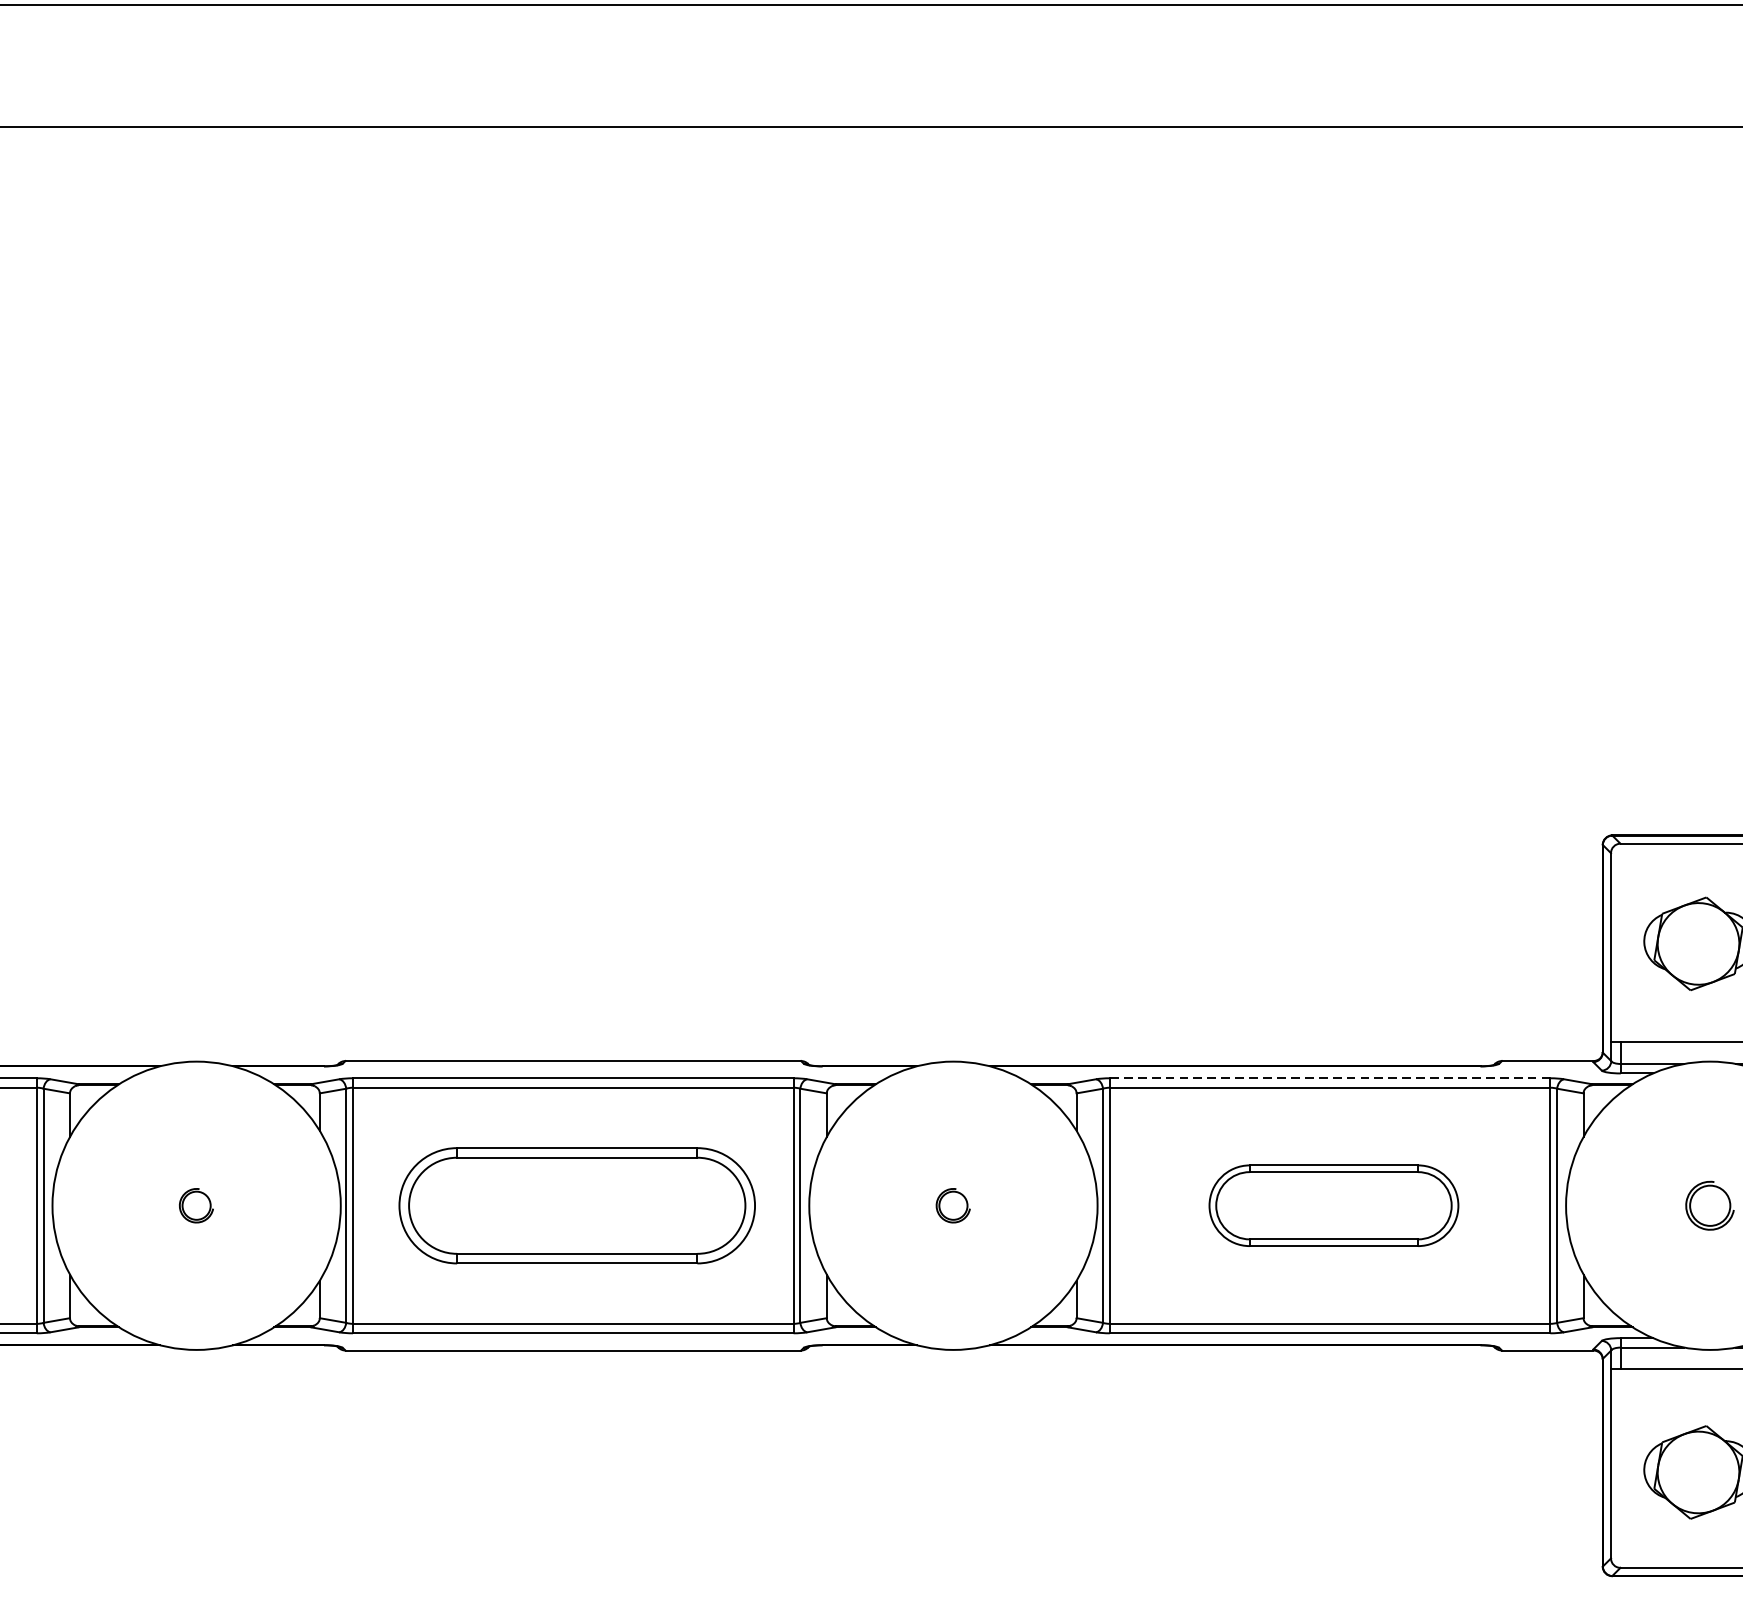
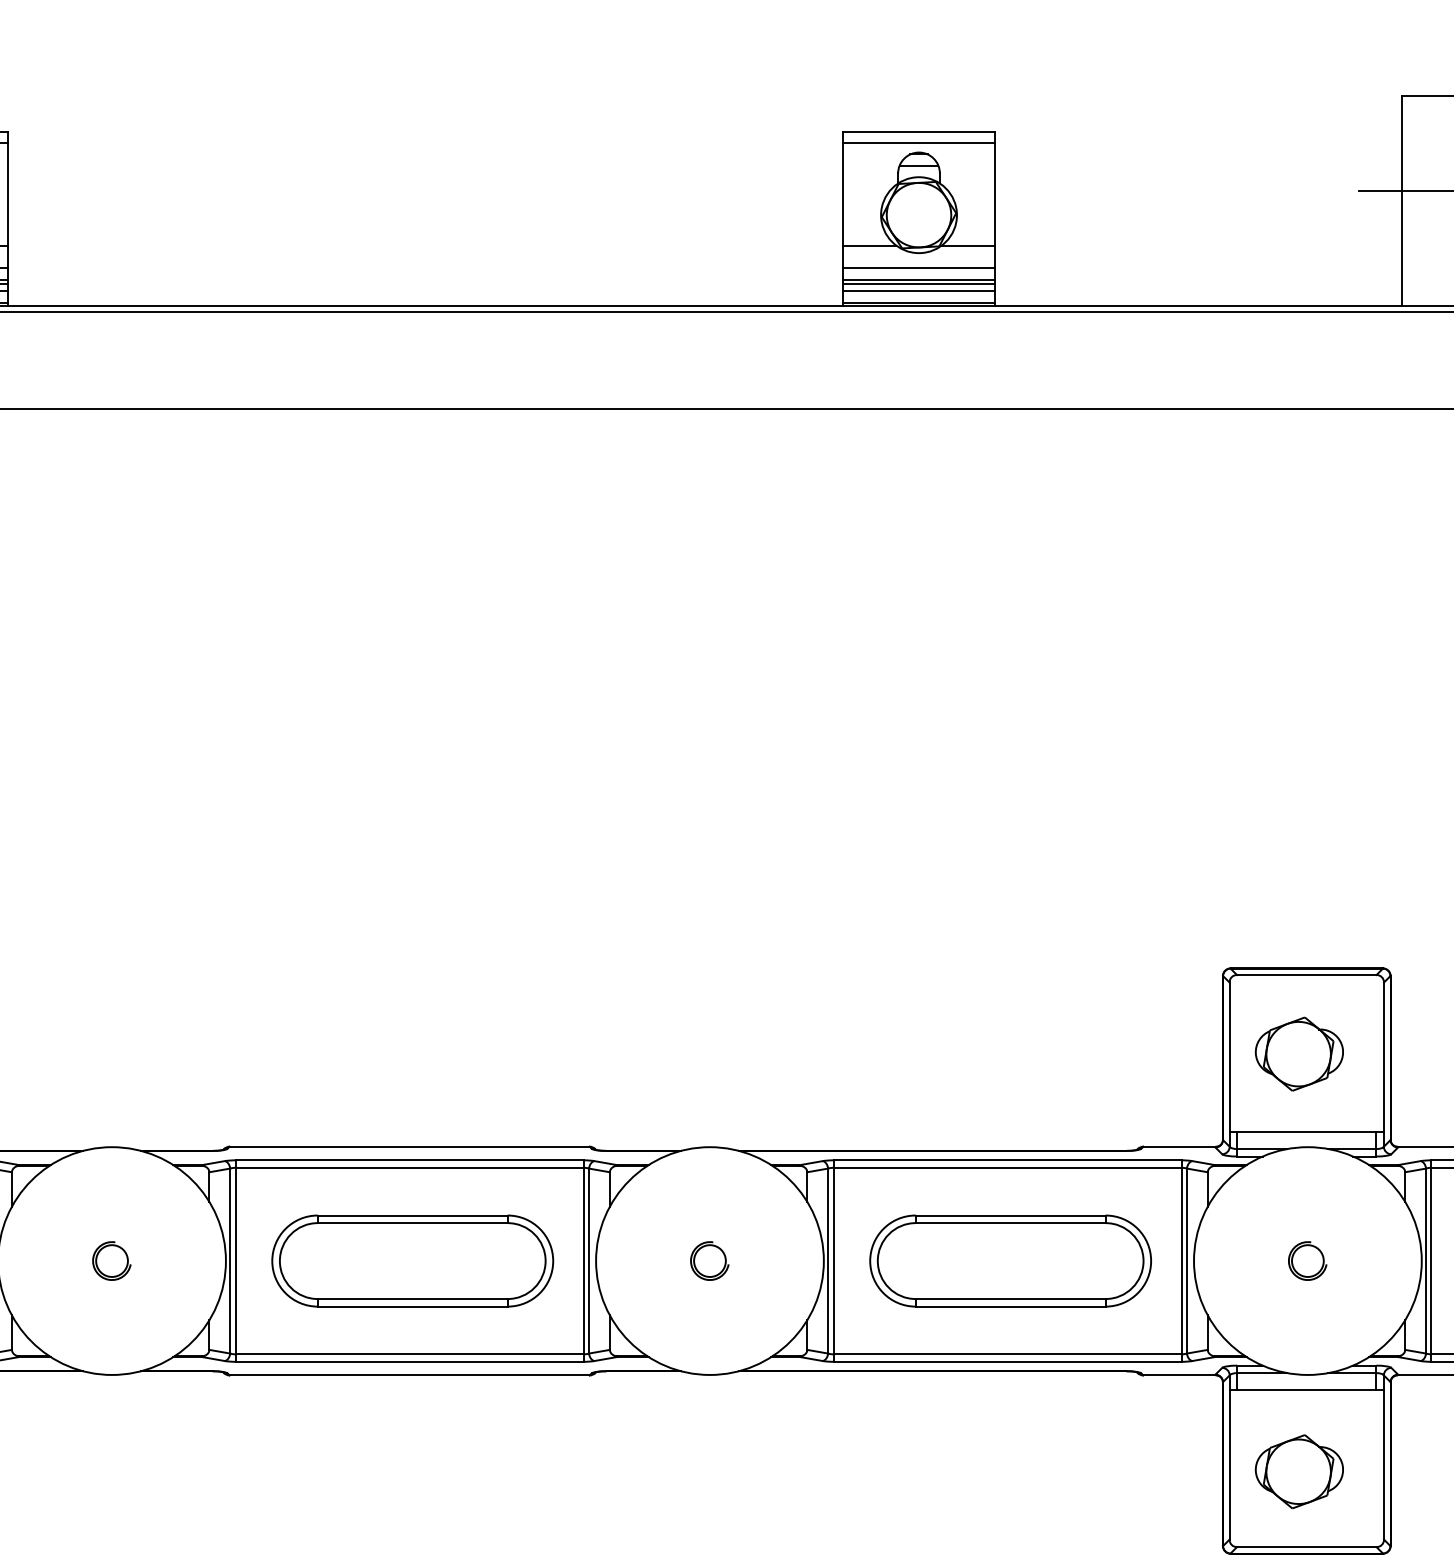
line: (1330, 1078) -> (1007, 1160), dashed -> solid
part: (195, 1205) -> (111, 1260), size x1.43
part: (952, 1205) -> (709, 1260), size x1.43
part: (1333, 1205) -> (1010, 1260), size x1.43

